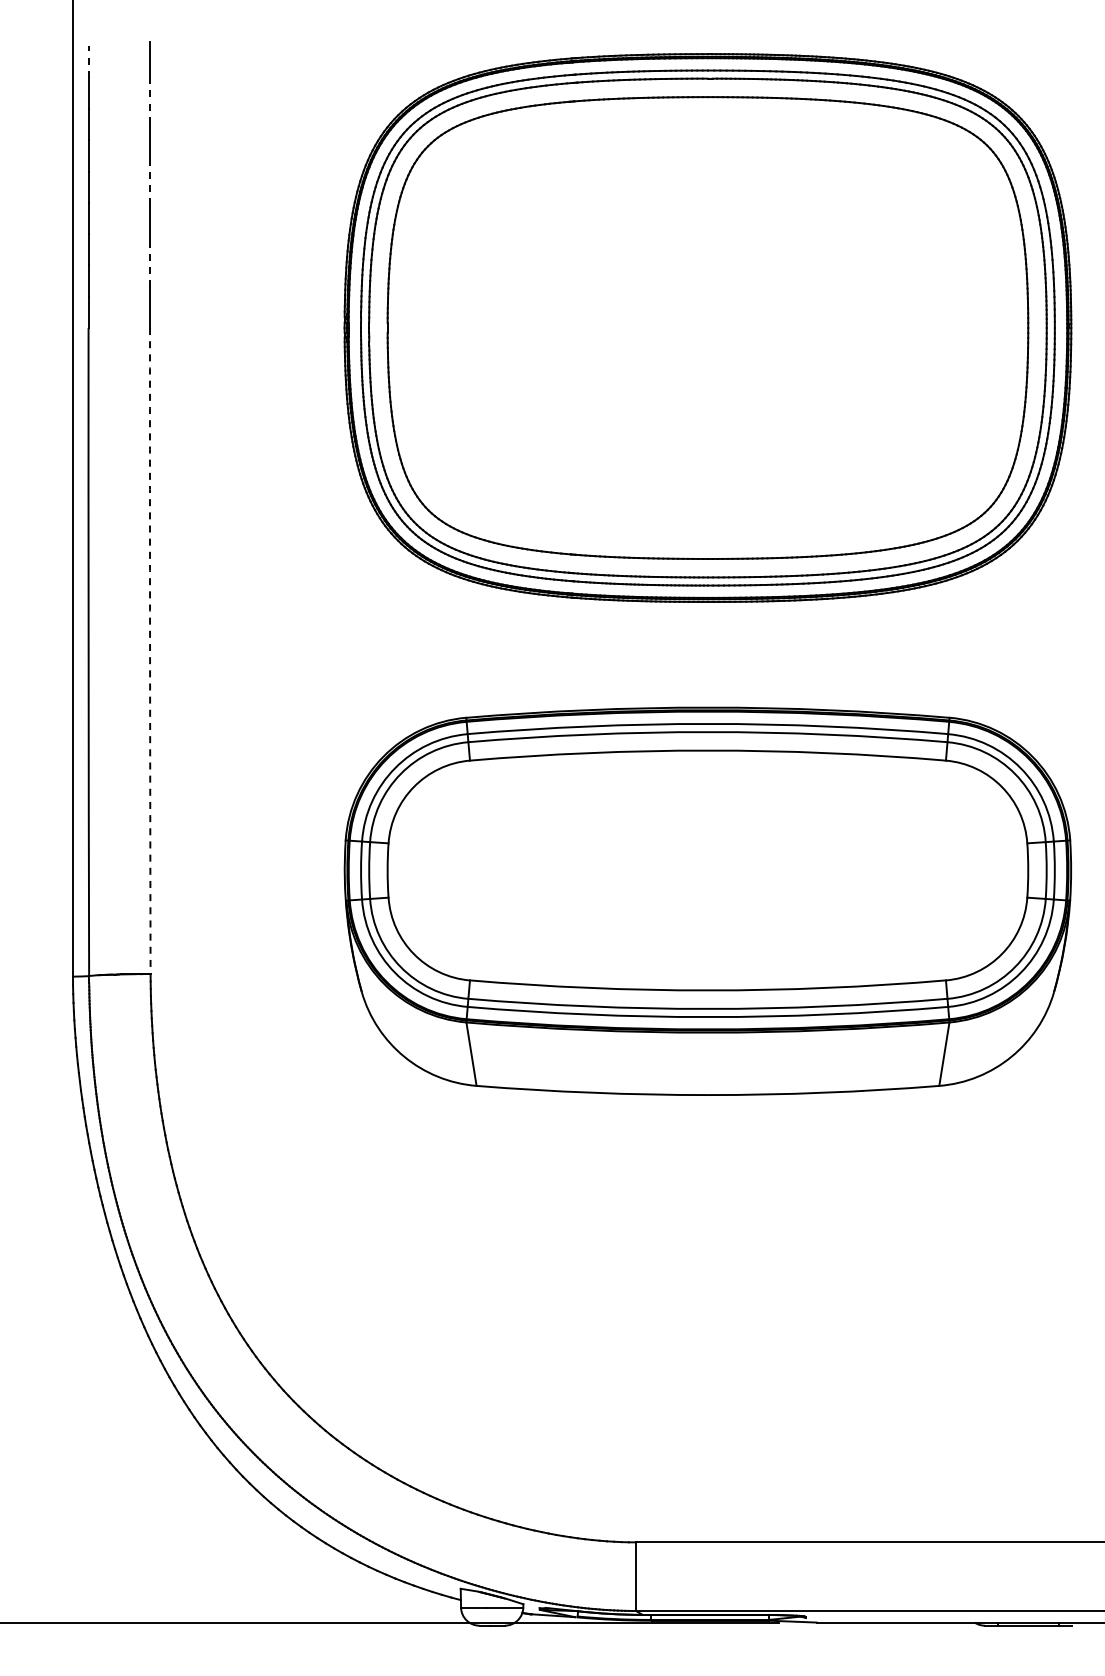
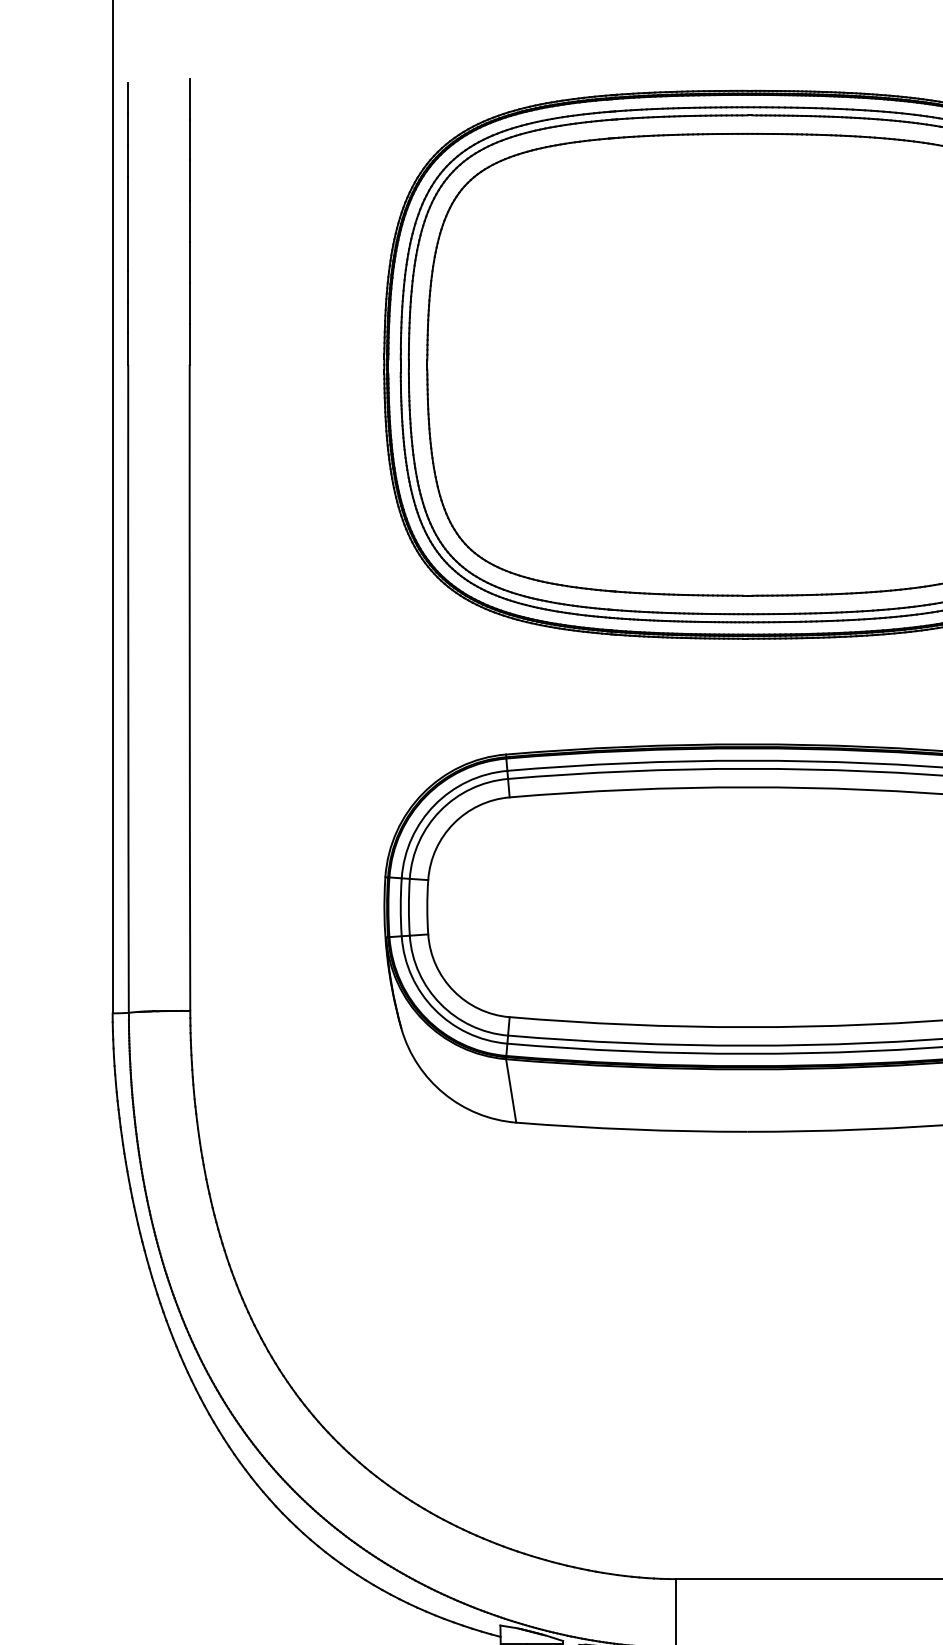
line: (88, 62) -> (128, 99), dashed -> solid
line: (149, 102) -> (189, 139), dashed -> solid
line: (149, 184) -> (189, 221), dashed -> solid
line: (149, 266) -> (189, 303), dashed -> solid
arc: (150, 651) -> (190, 688), dashed -> solid

